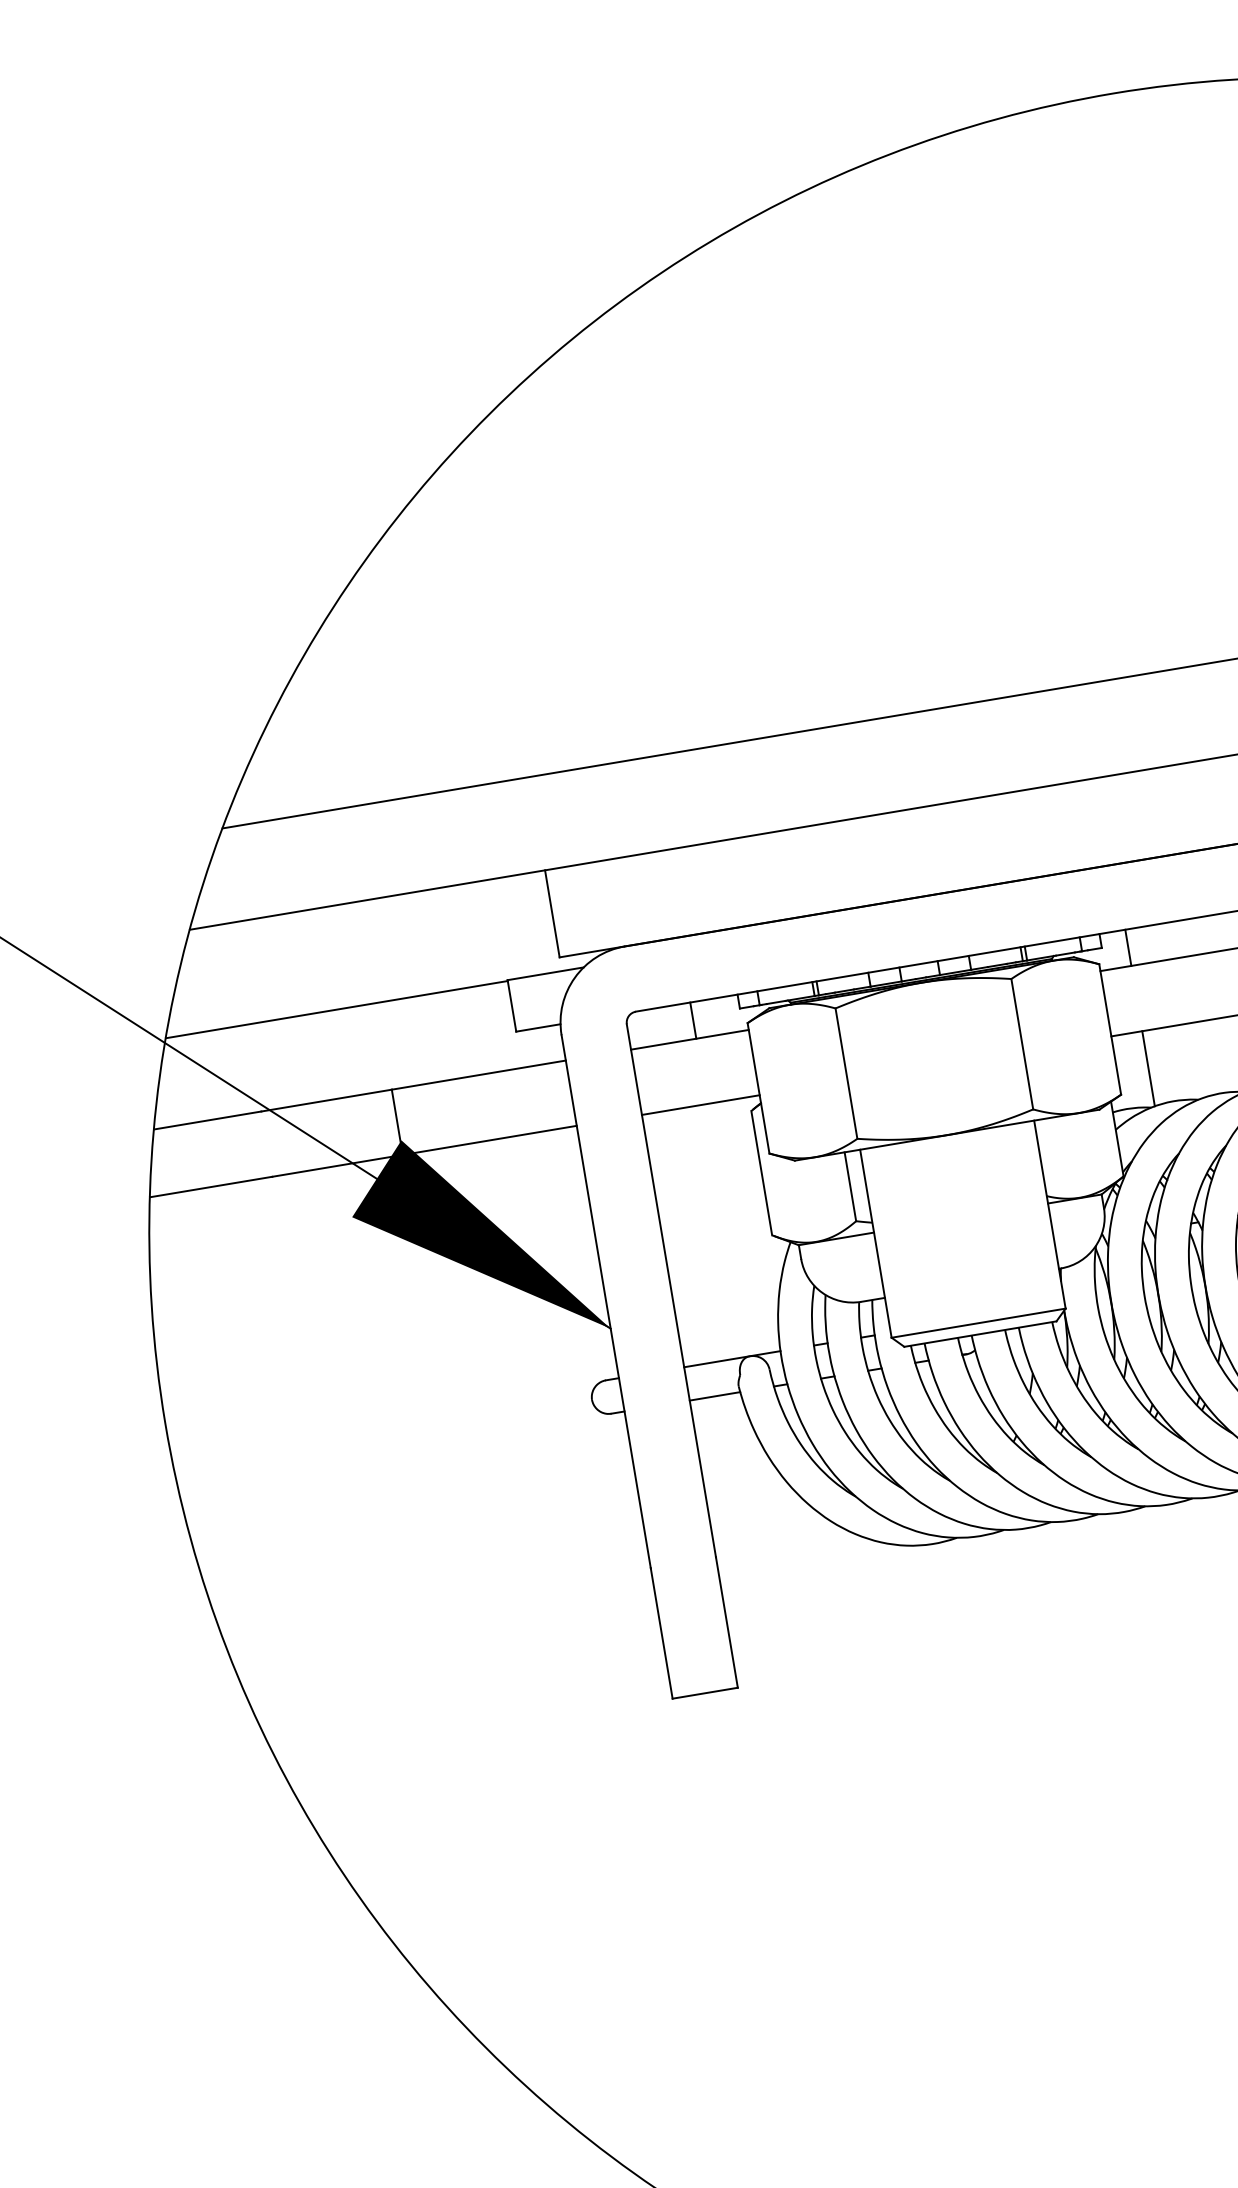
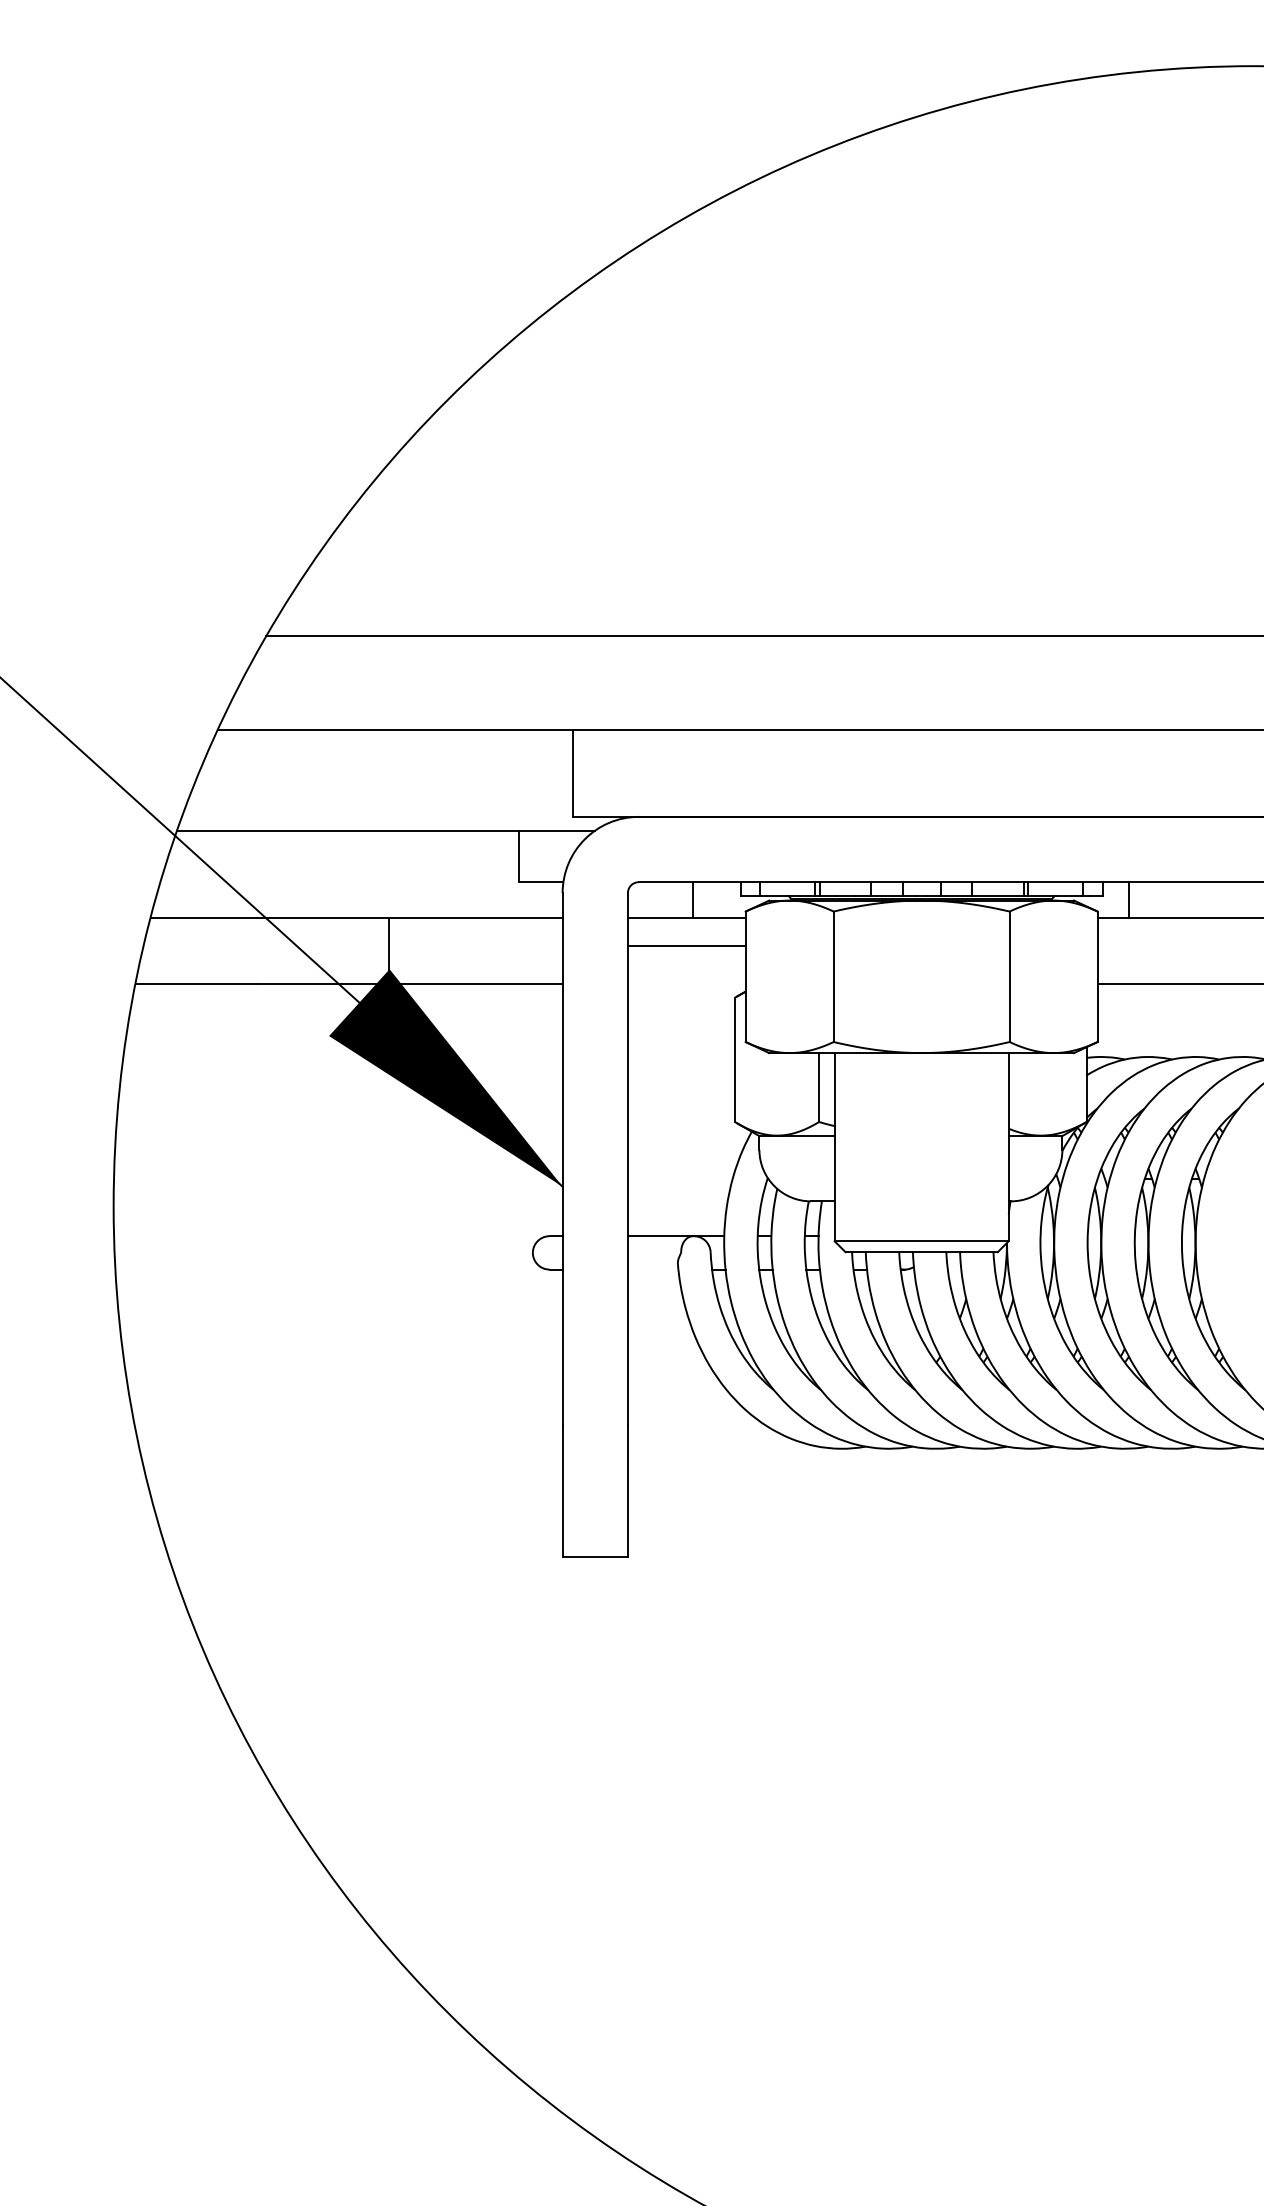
line: (1148, 1068) -> (1128, 1020), removed
line: (700, 1104) -> (686, 945), moved
line: (714, 1396) -> (652, 1269), removed

